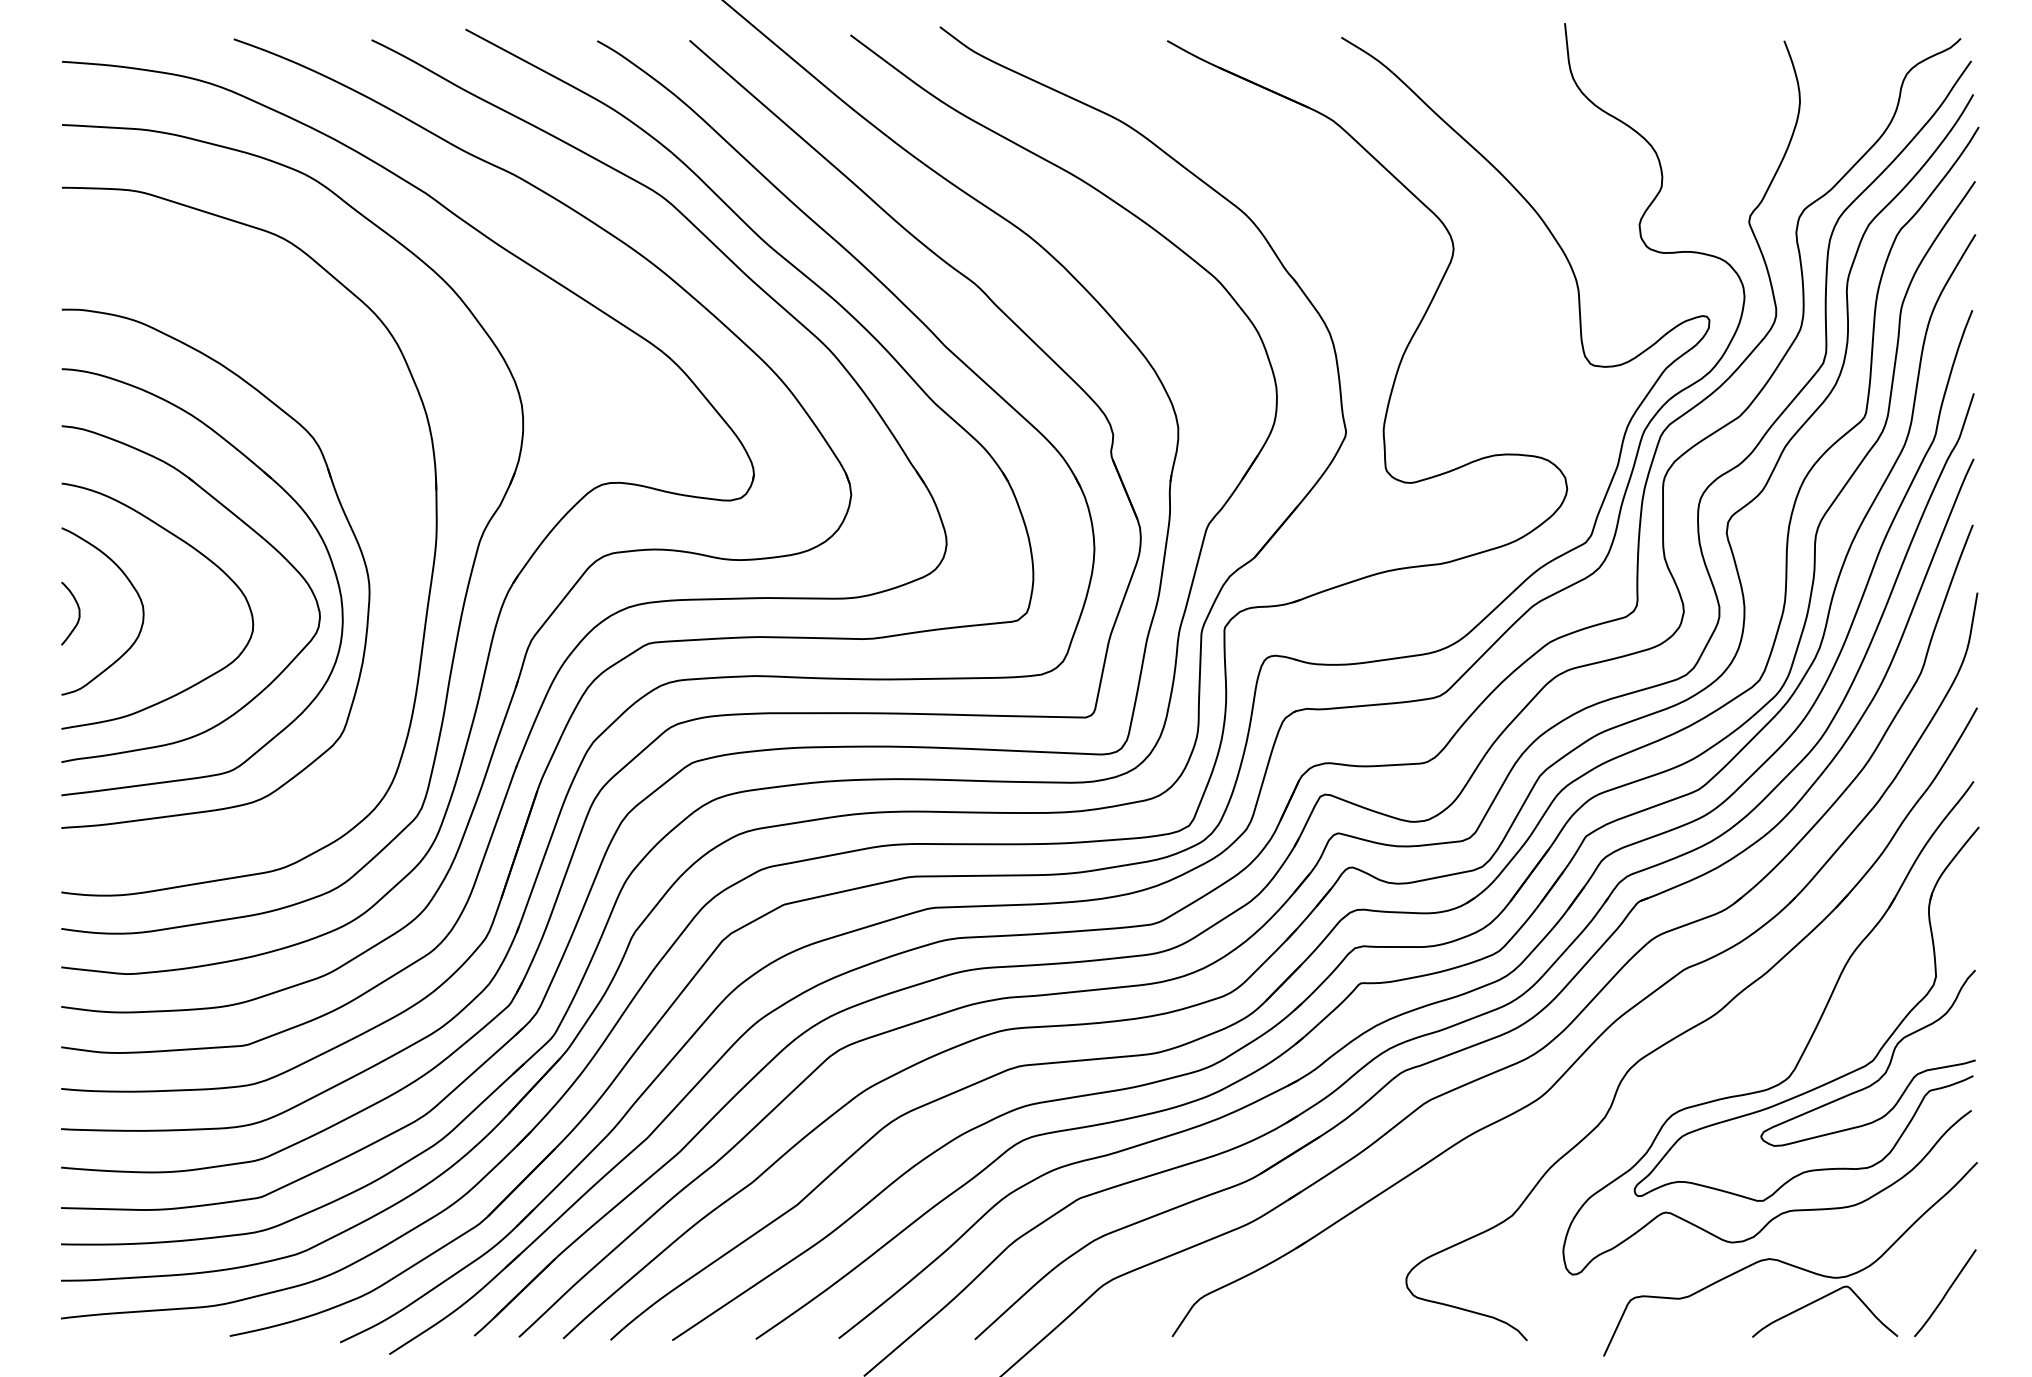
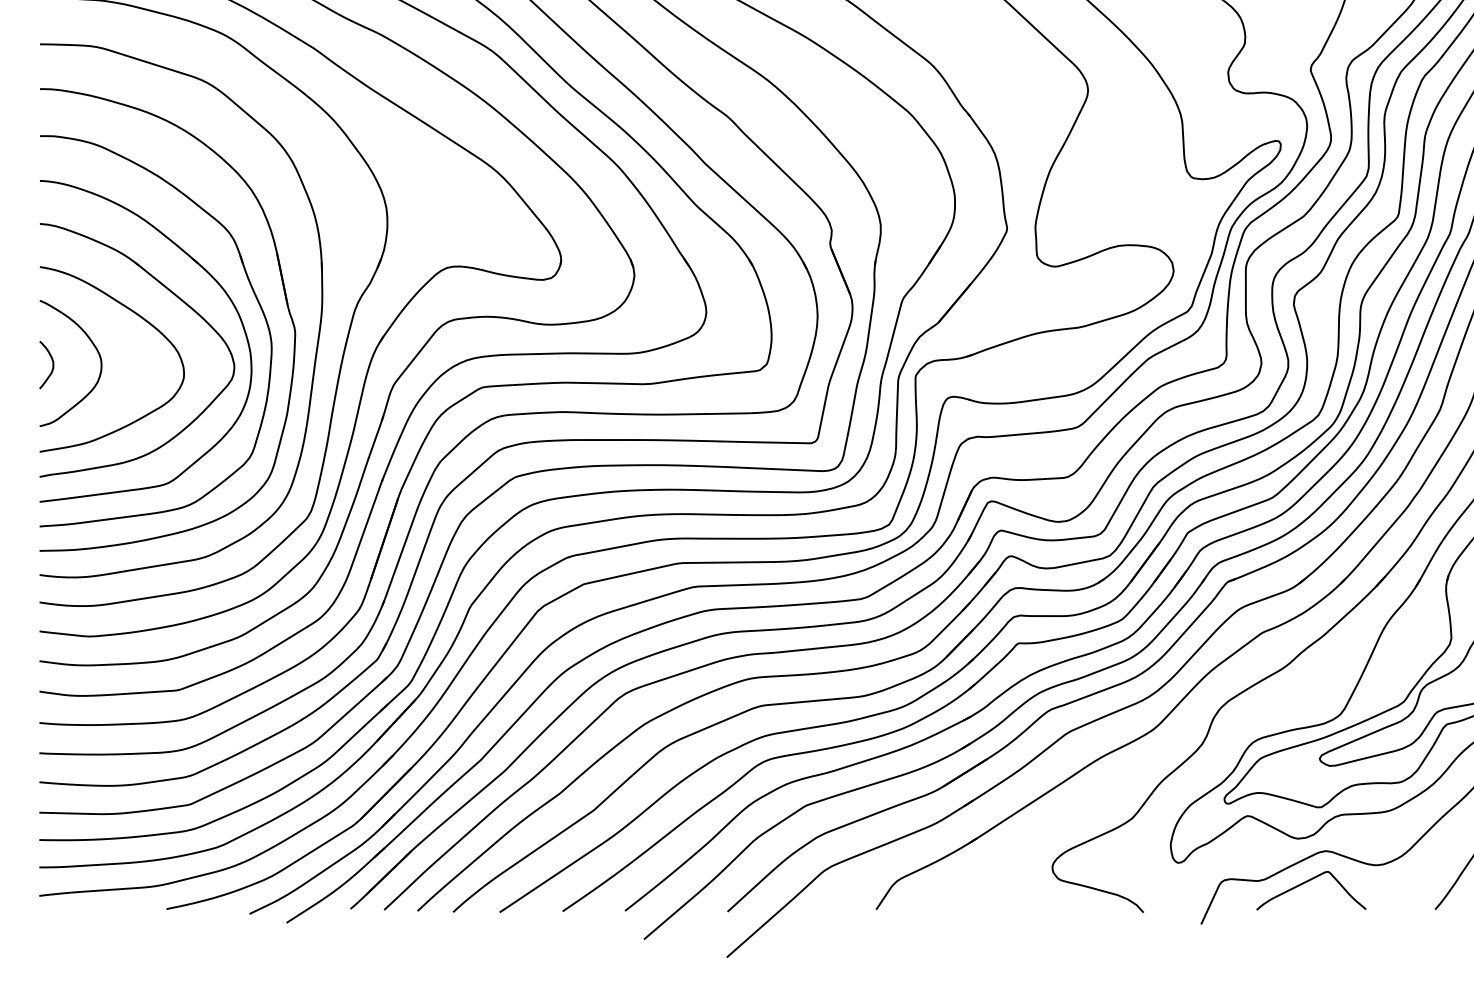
part: (385, 515) -> (283, 291), added
curve: (1819, 1300) -> (1307, 882), moved

